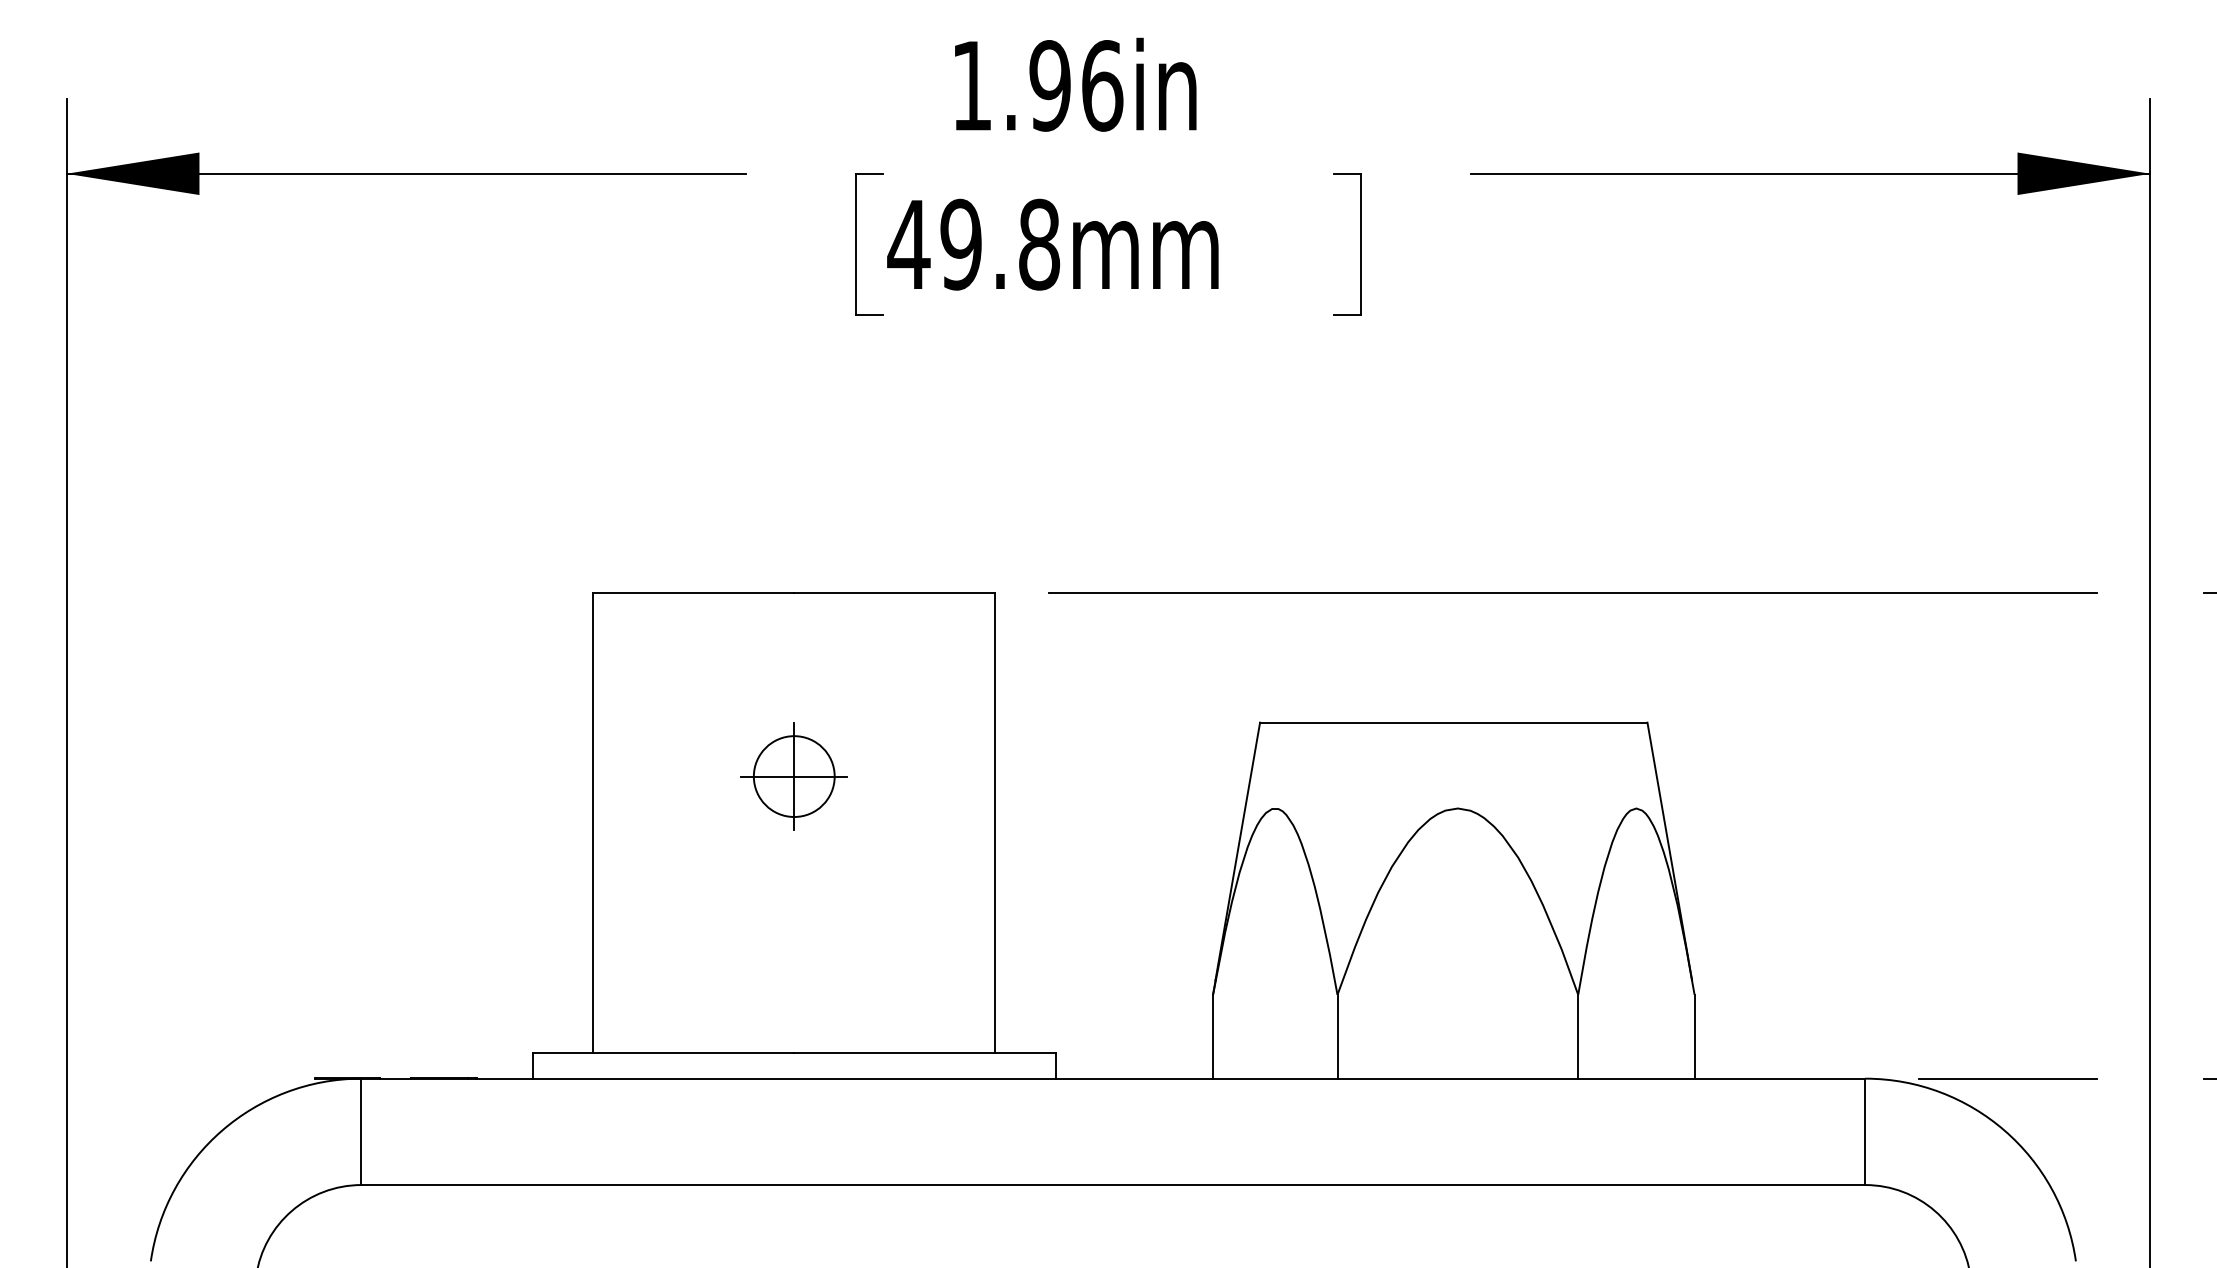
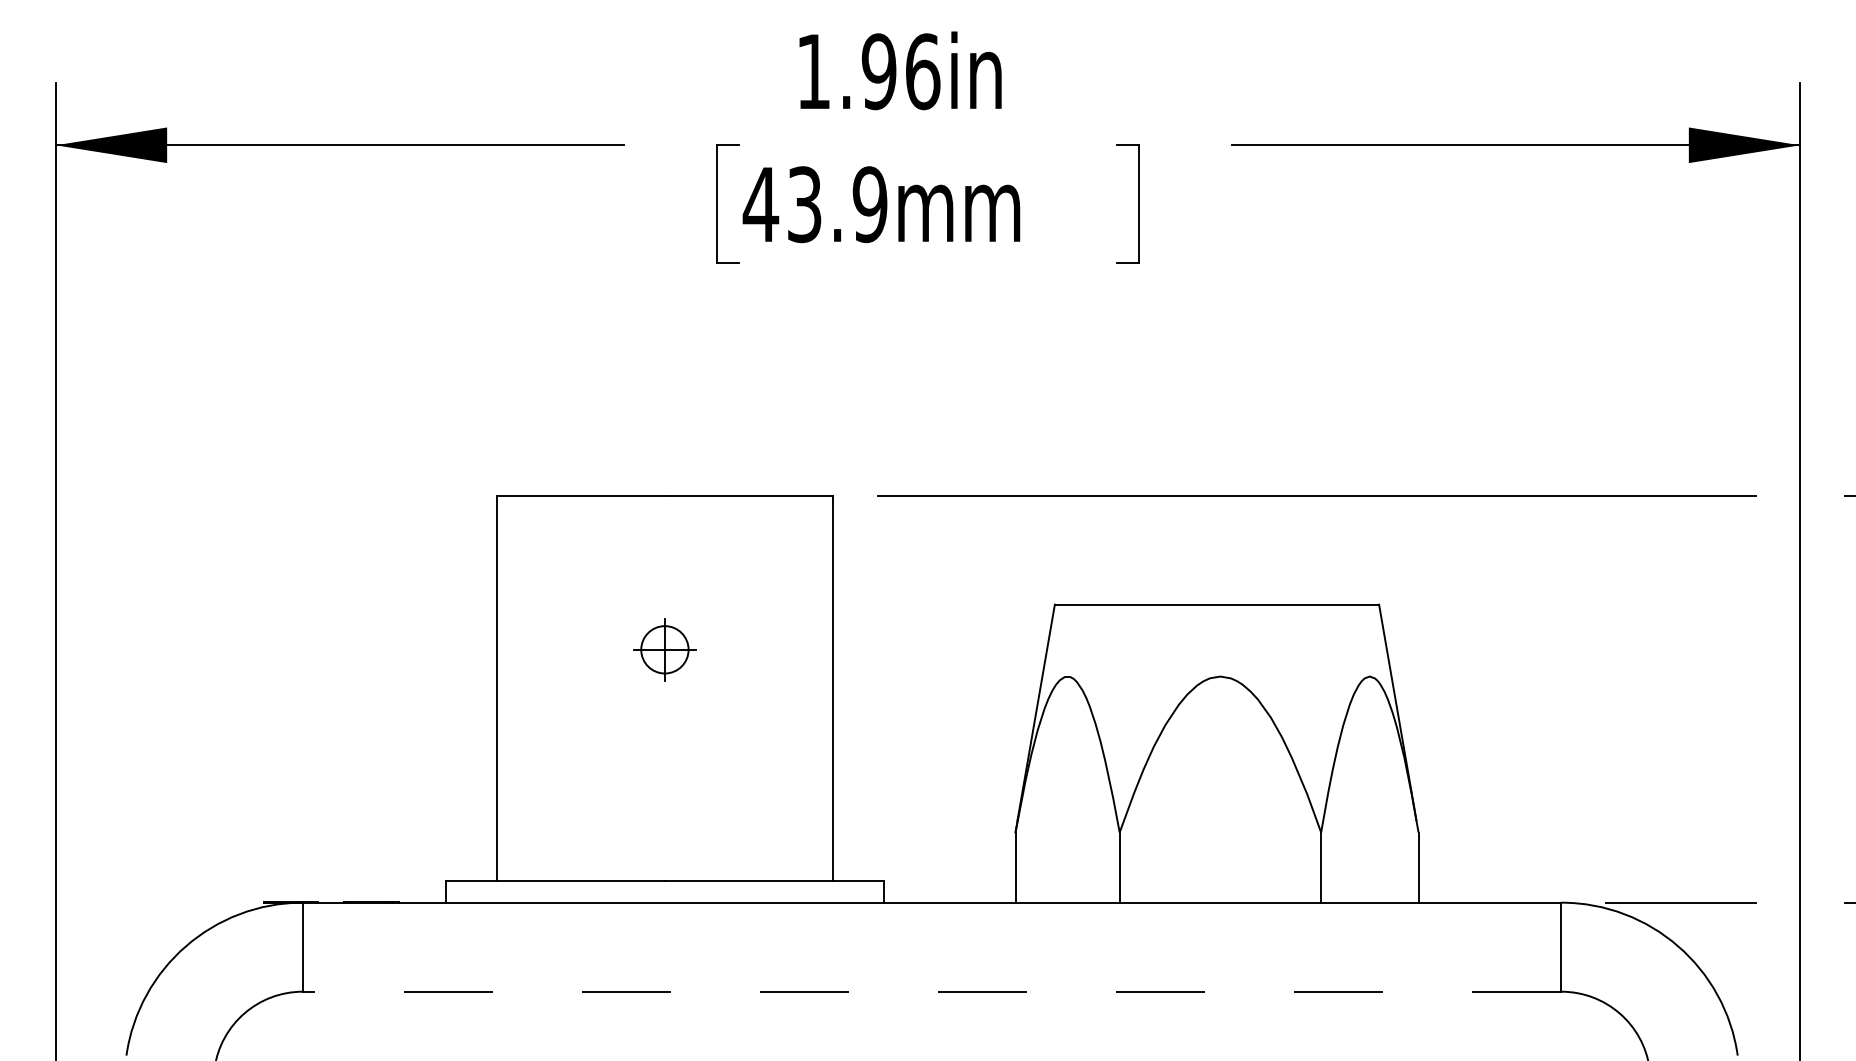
text: (1000, 244) -> (837, 204), 49.8mm -> 43.9mm
part: (793, 776) -> (664, 649), size x0.7
line: (1113, 1185) -> (932, 992), solid -> dashed

